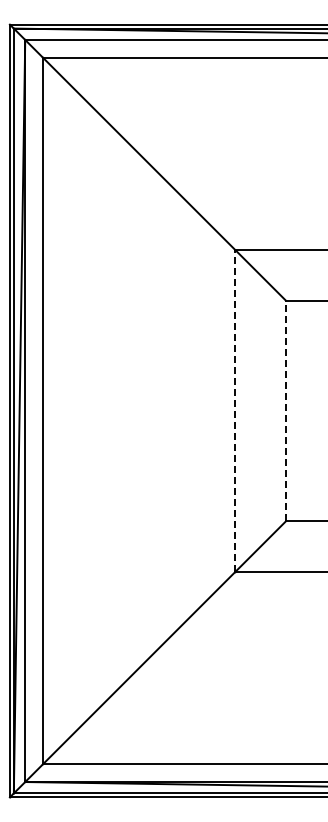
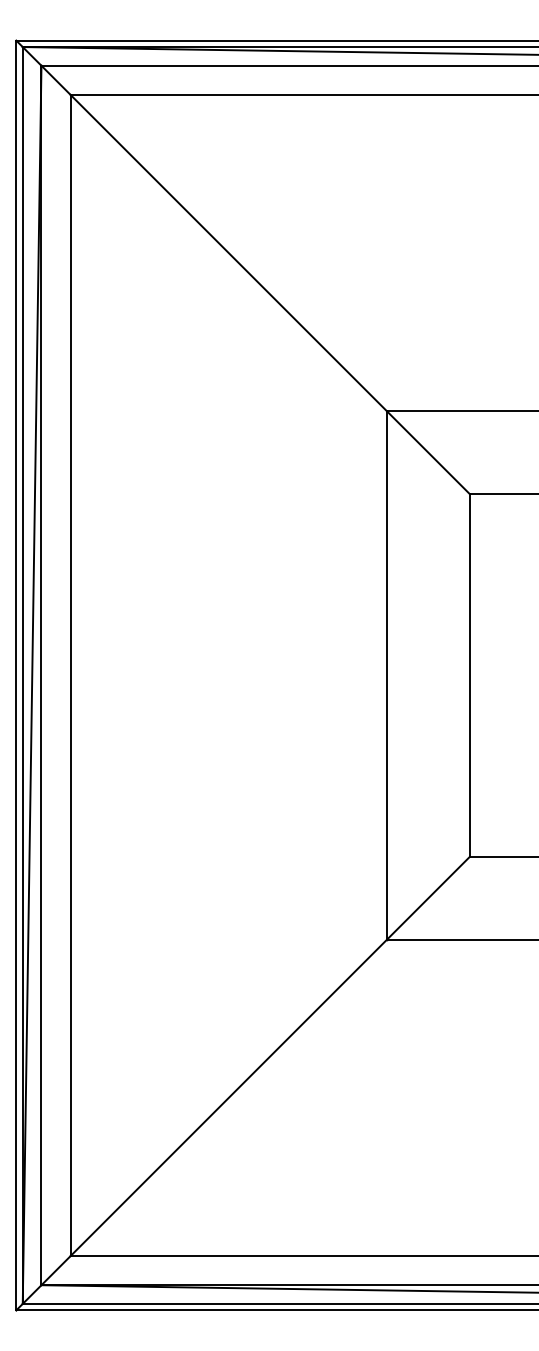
line: (285, 410) -> (469, 674), dashed -> solid
line: (235, 411) -> (386, 676), dashed -> solid

